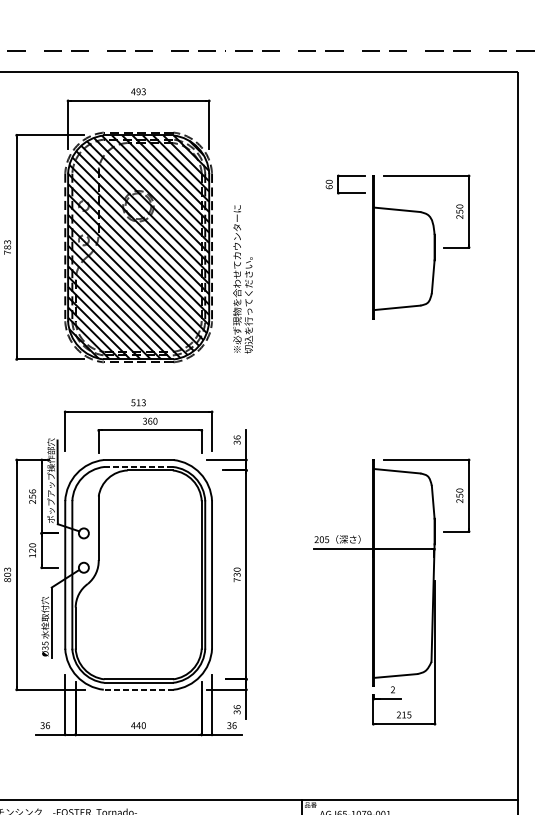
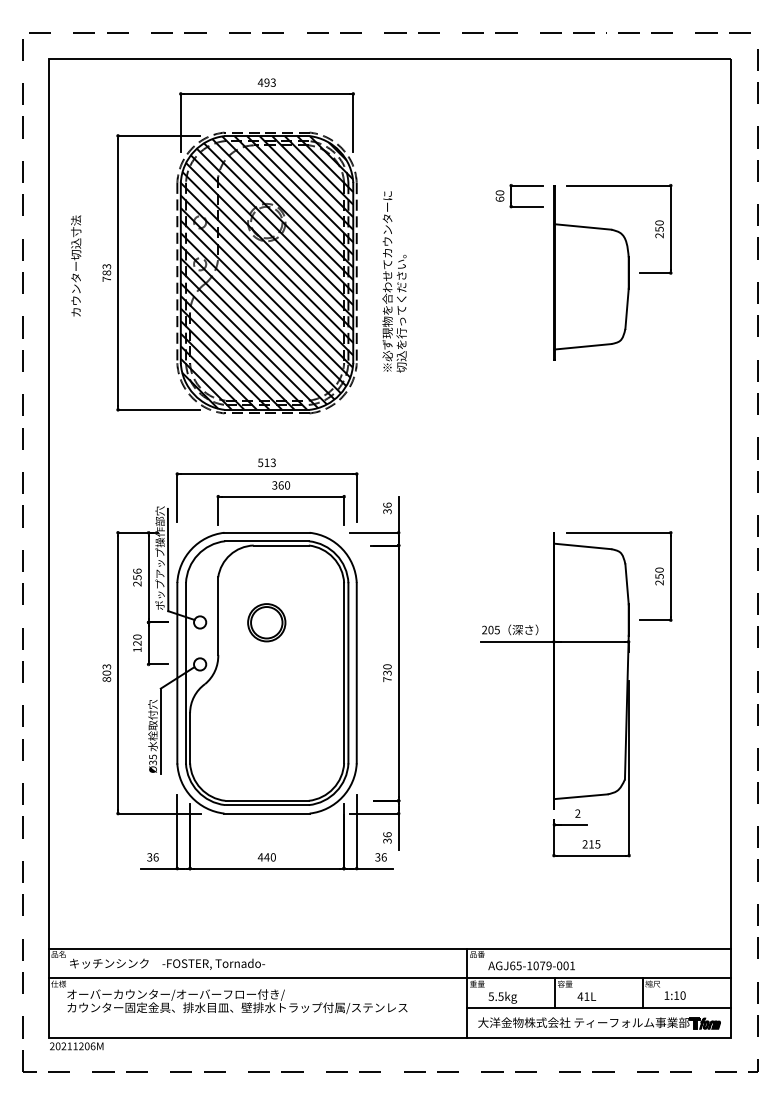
text: (242, 278) -> (394, 281), moved
line: (138, 467) -> (266, 541), dashed -> solid
part: (138, 533) -> (266, 622), added
line: (139, 689) -> (267, 813), dashed -> solid

